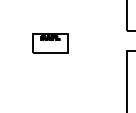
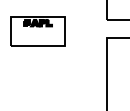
part: (49, 43) -> (37, 31), size x1.67

